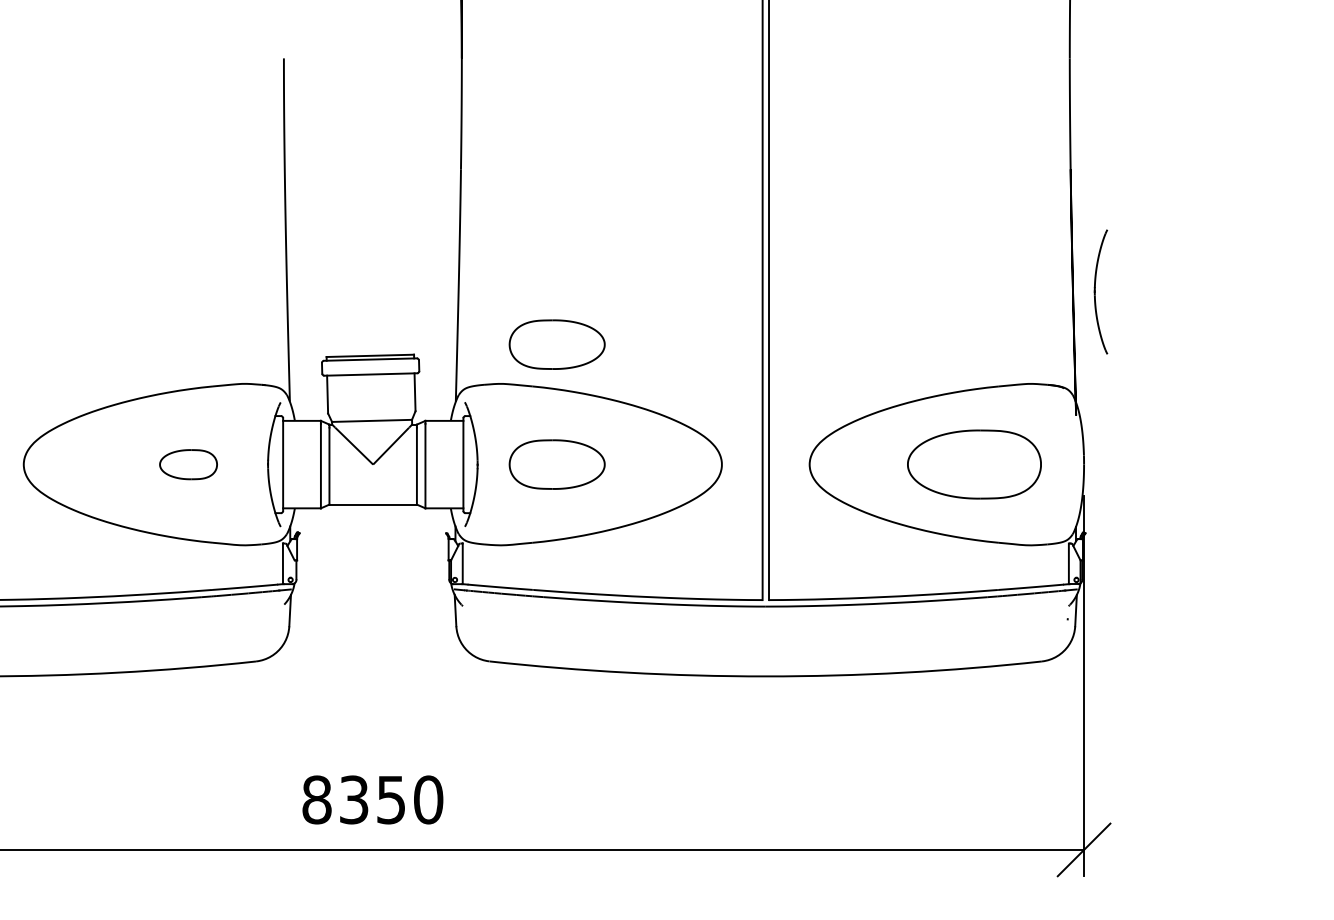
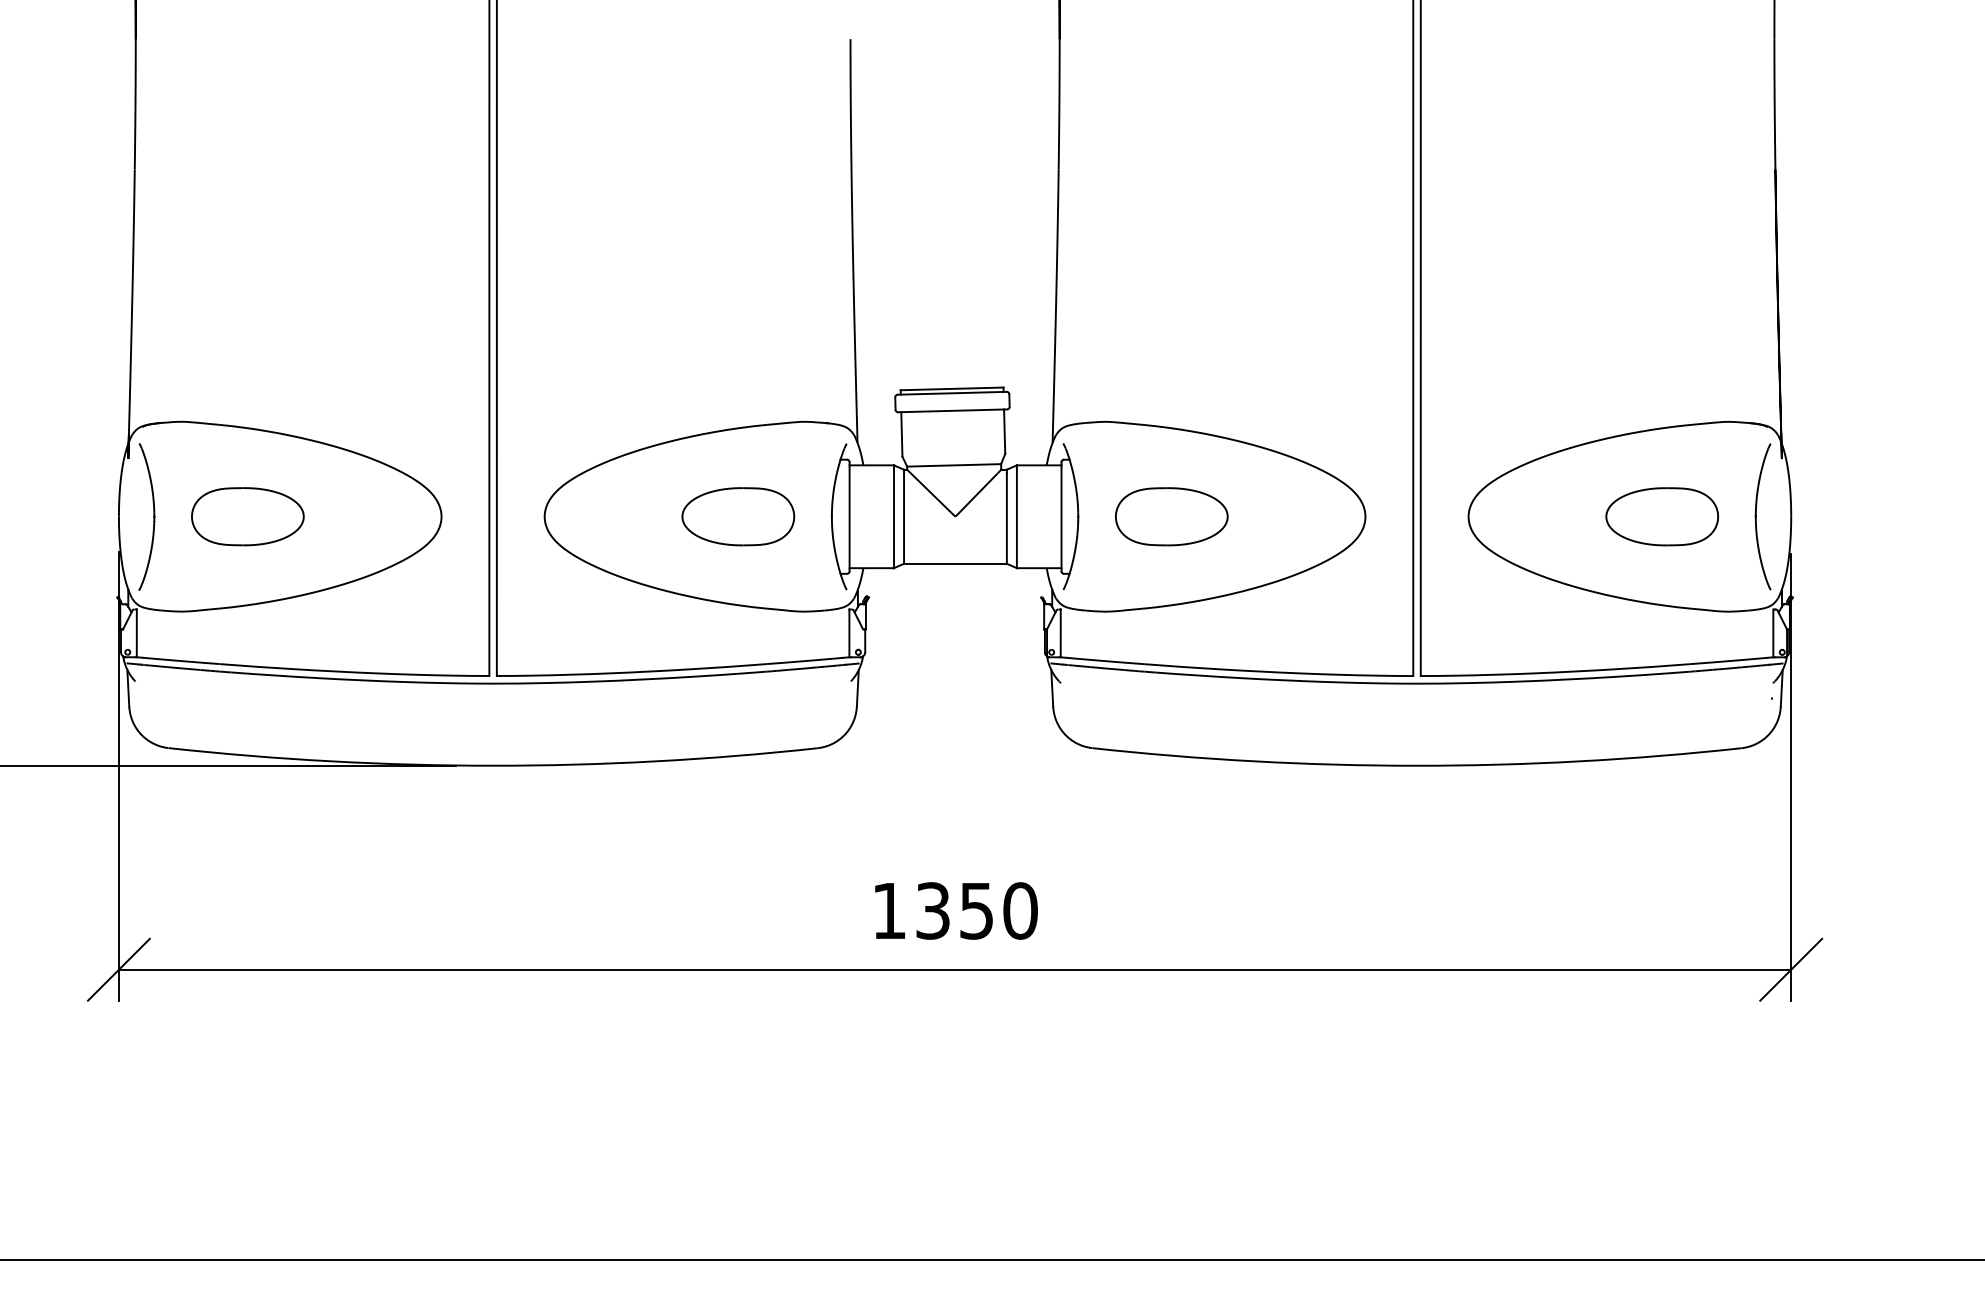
part: (1100, 291) -> (1762, 516), moved
part: (556, 344) -> (1171, 375), removed
part: (188, 464) -> (738, 516), size x1.67
part: (973, 464) -> (1661, 516), size x0.71
text: (317, 799) -> (889, 910), 8350 -> 1350

